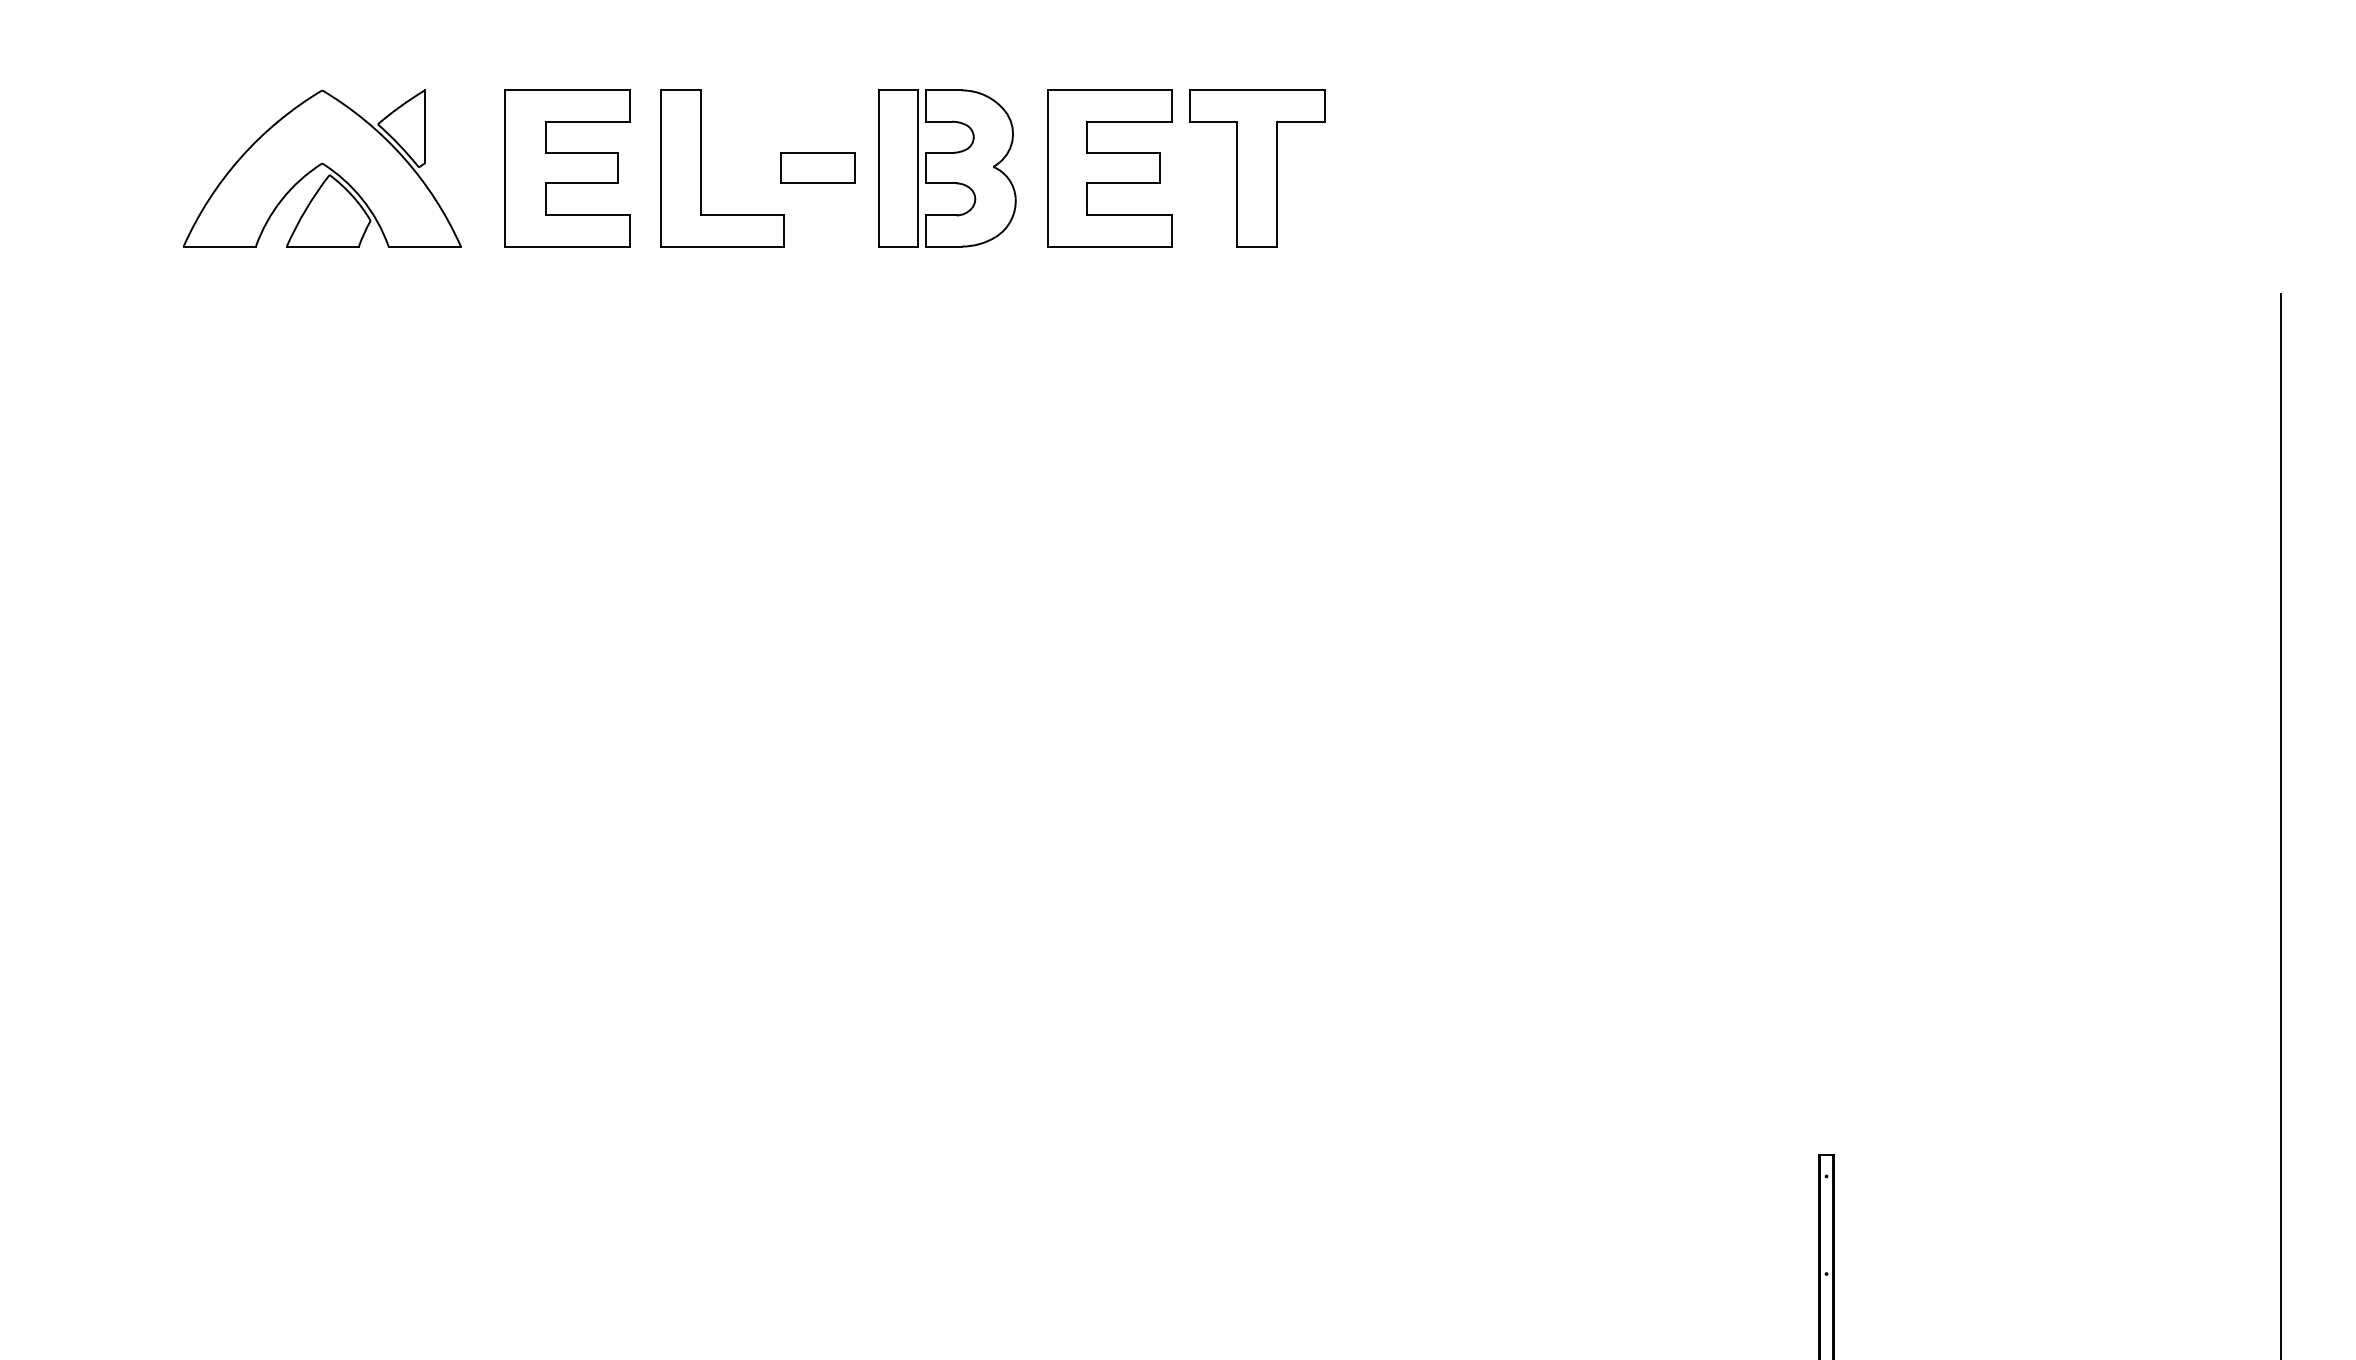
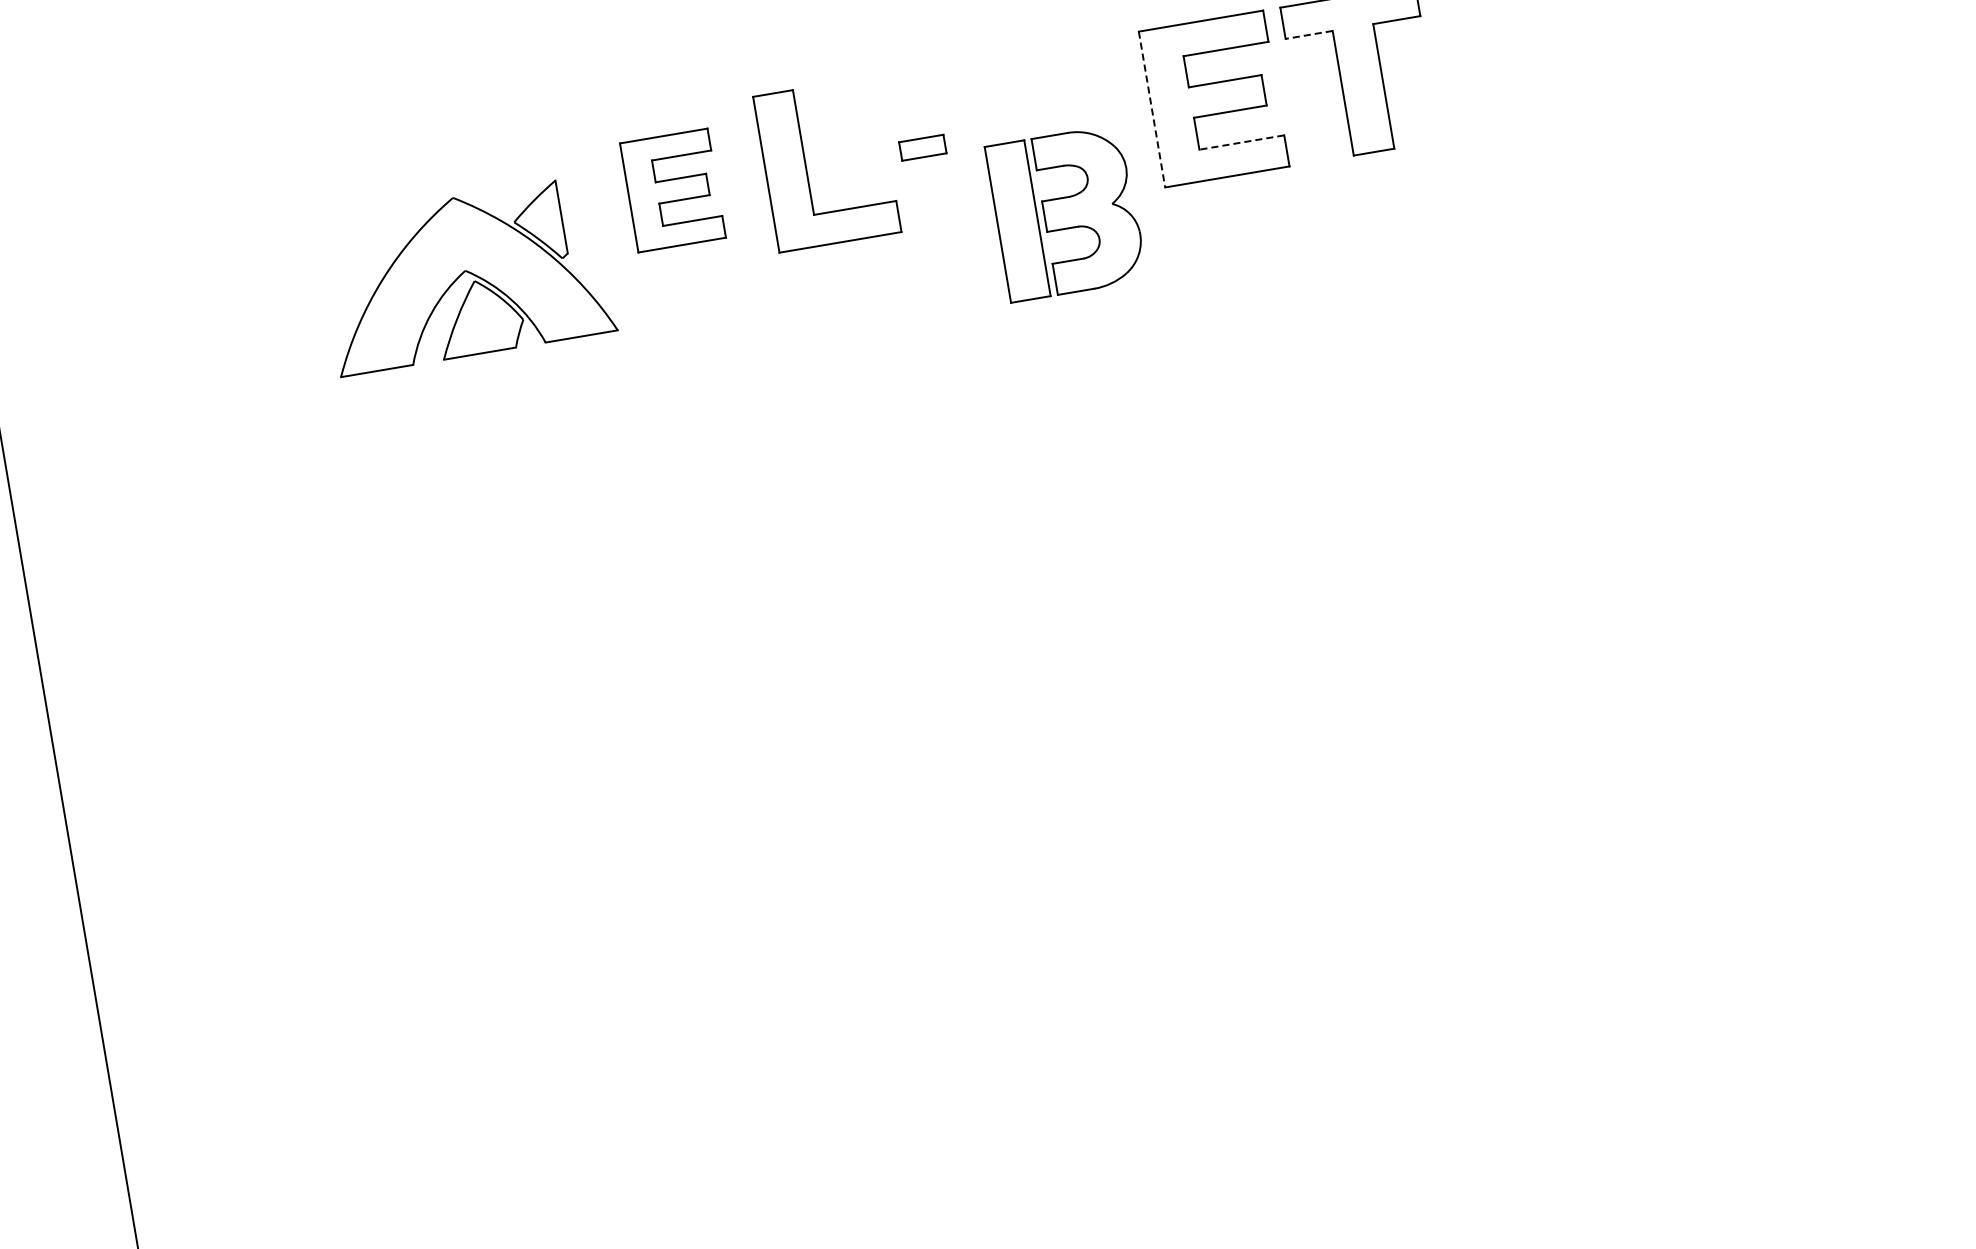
line: (1213, 121) -> (1309, 34), solid -> dashed
part: (817, 167) -> (922, 147), size x0.6
part: (322, 168) -> (466, 275), moved
part: (567, 168) -> (672, 190), size x0.7
part: (947, 168) -> (1066, 213), moved
line: (1047, 168) -> (1151, 109), solid -> dashed
line: (1129, 215) -> (1241, 142), solid -> dashed

